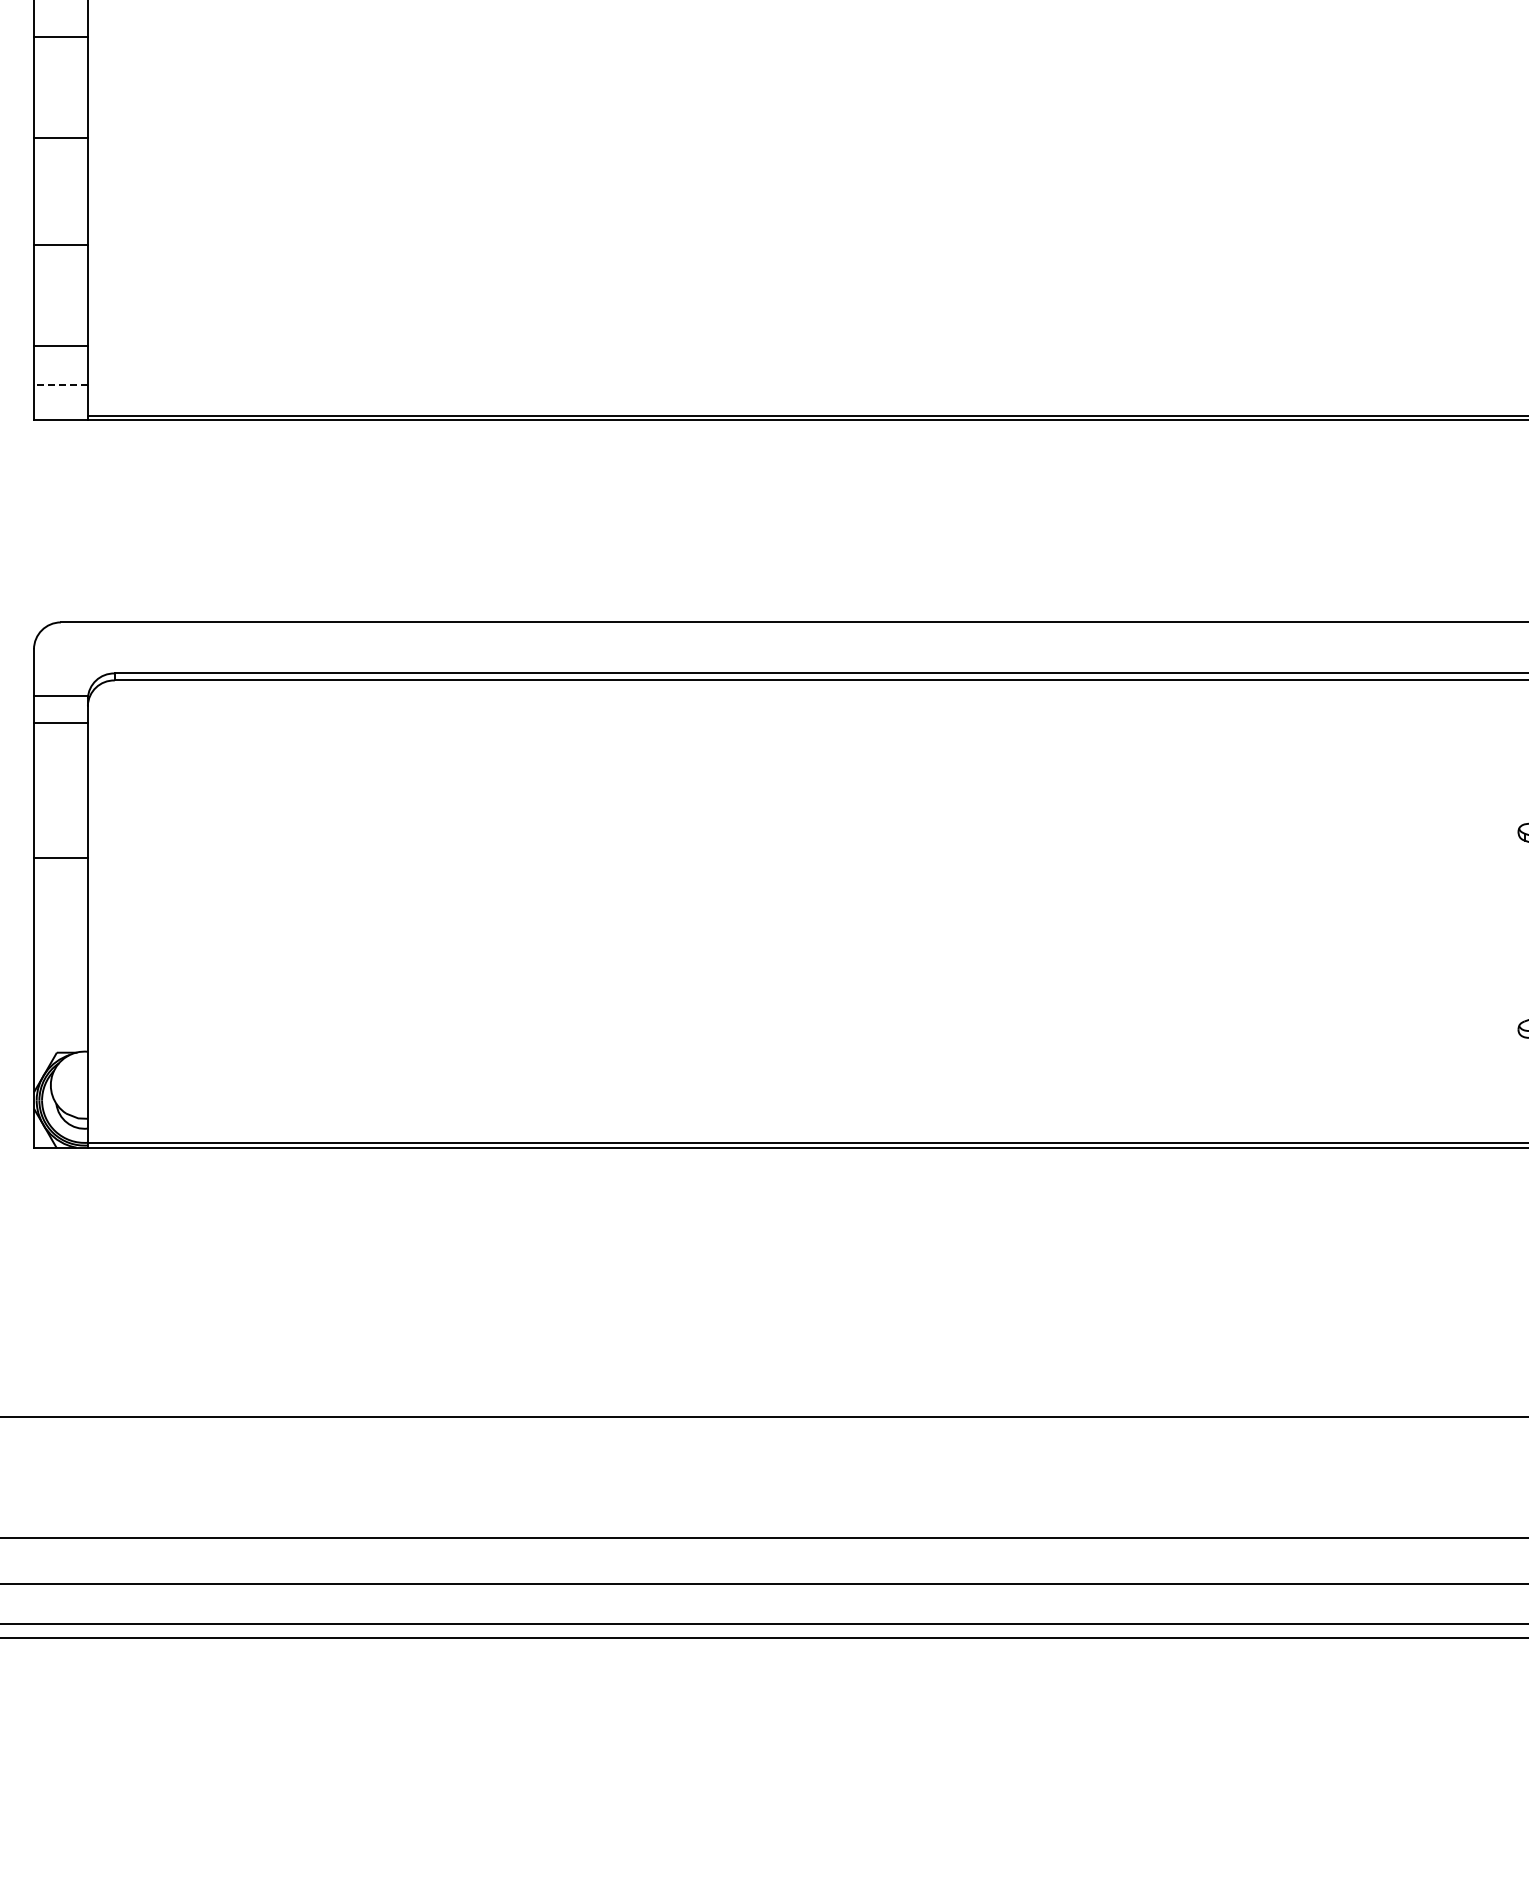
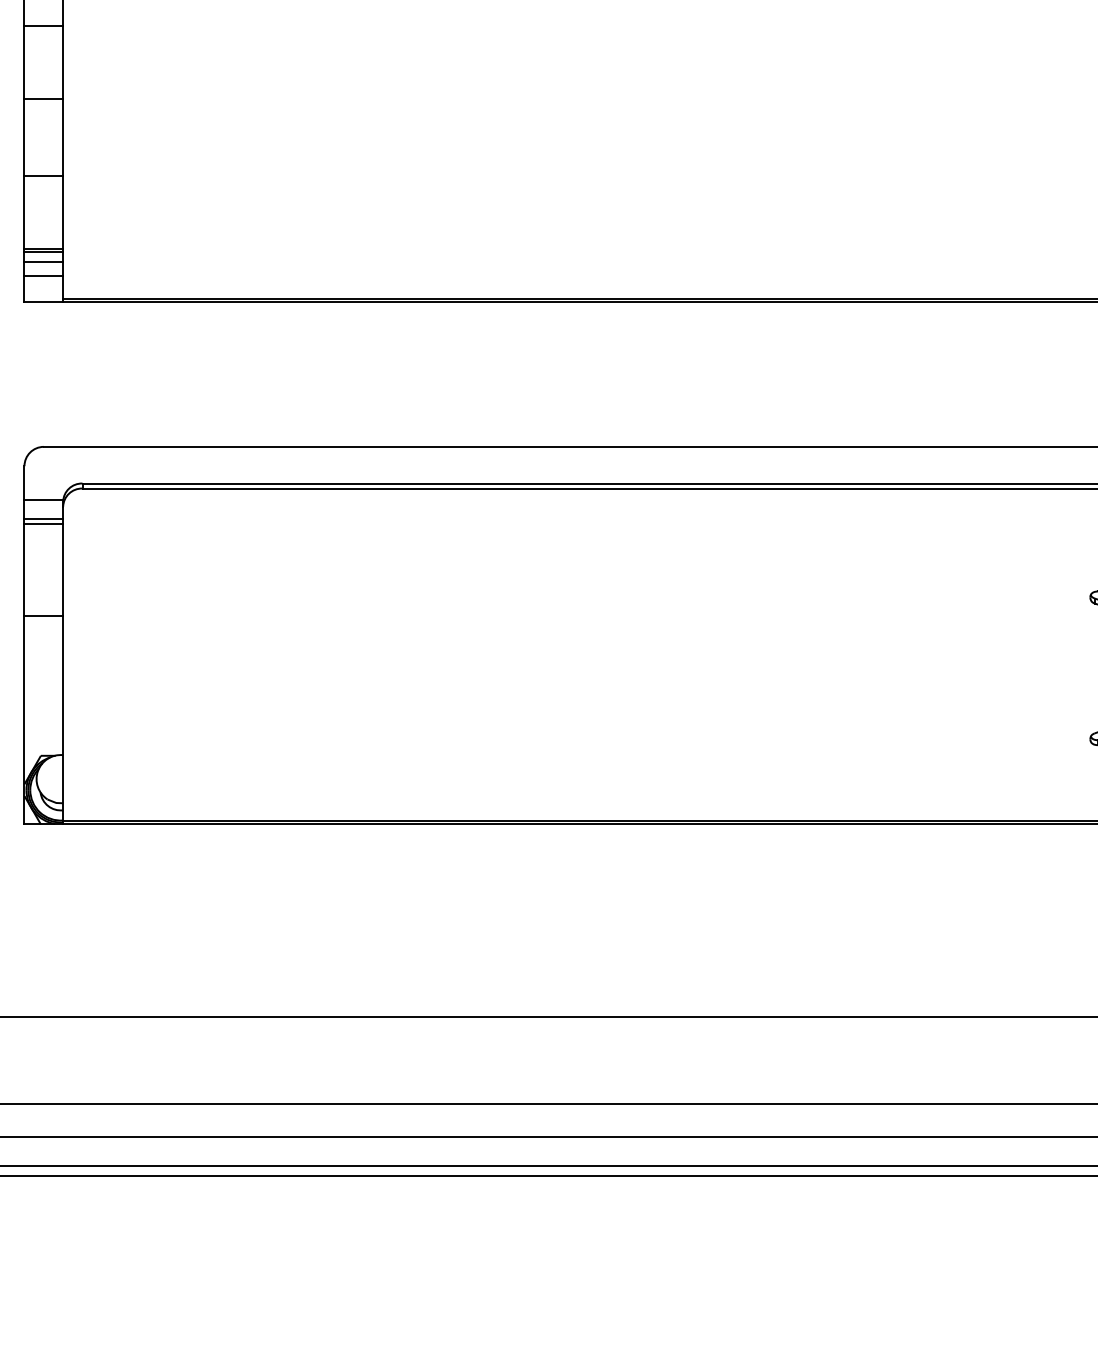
line: (60, 350) -> (43, 251), added
line: (60, 364) -> (43, 261), added
line: (60, 384) -> (43, 276), dashed -> solid
line: (60, 730) -> (43, 524), added

